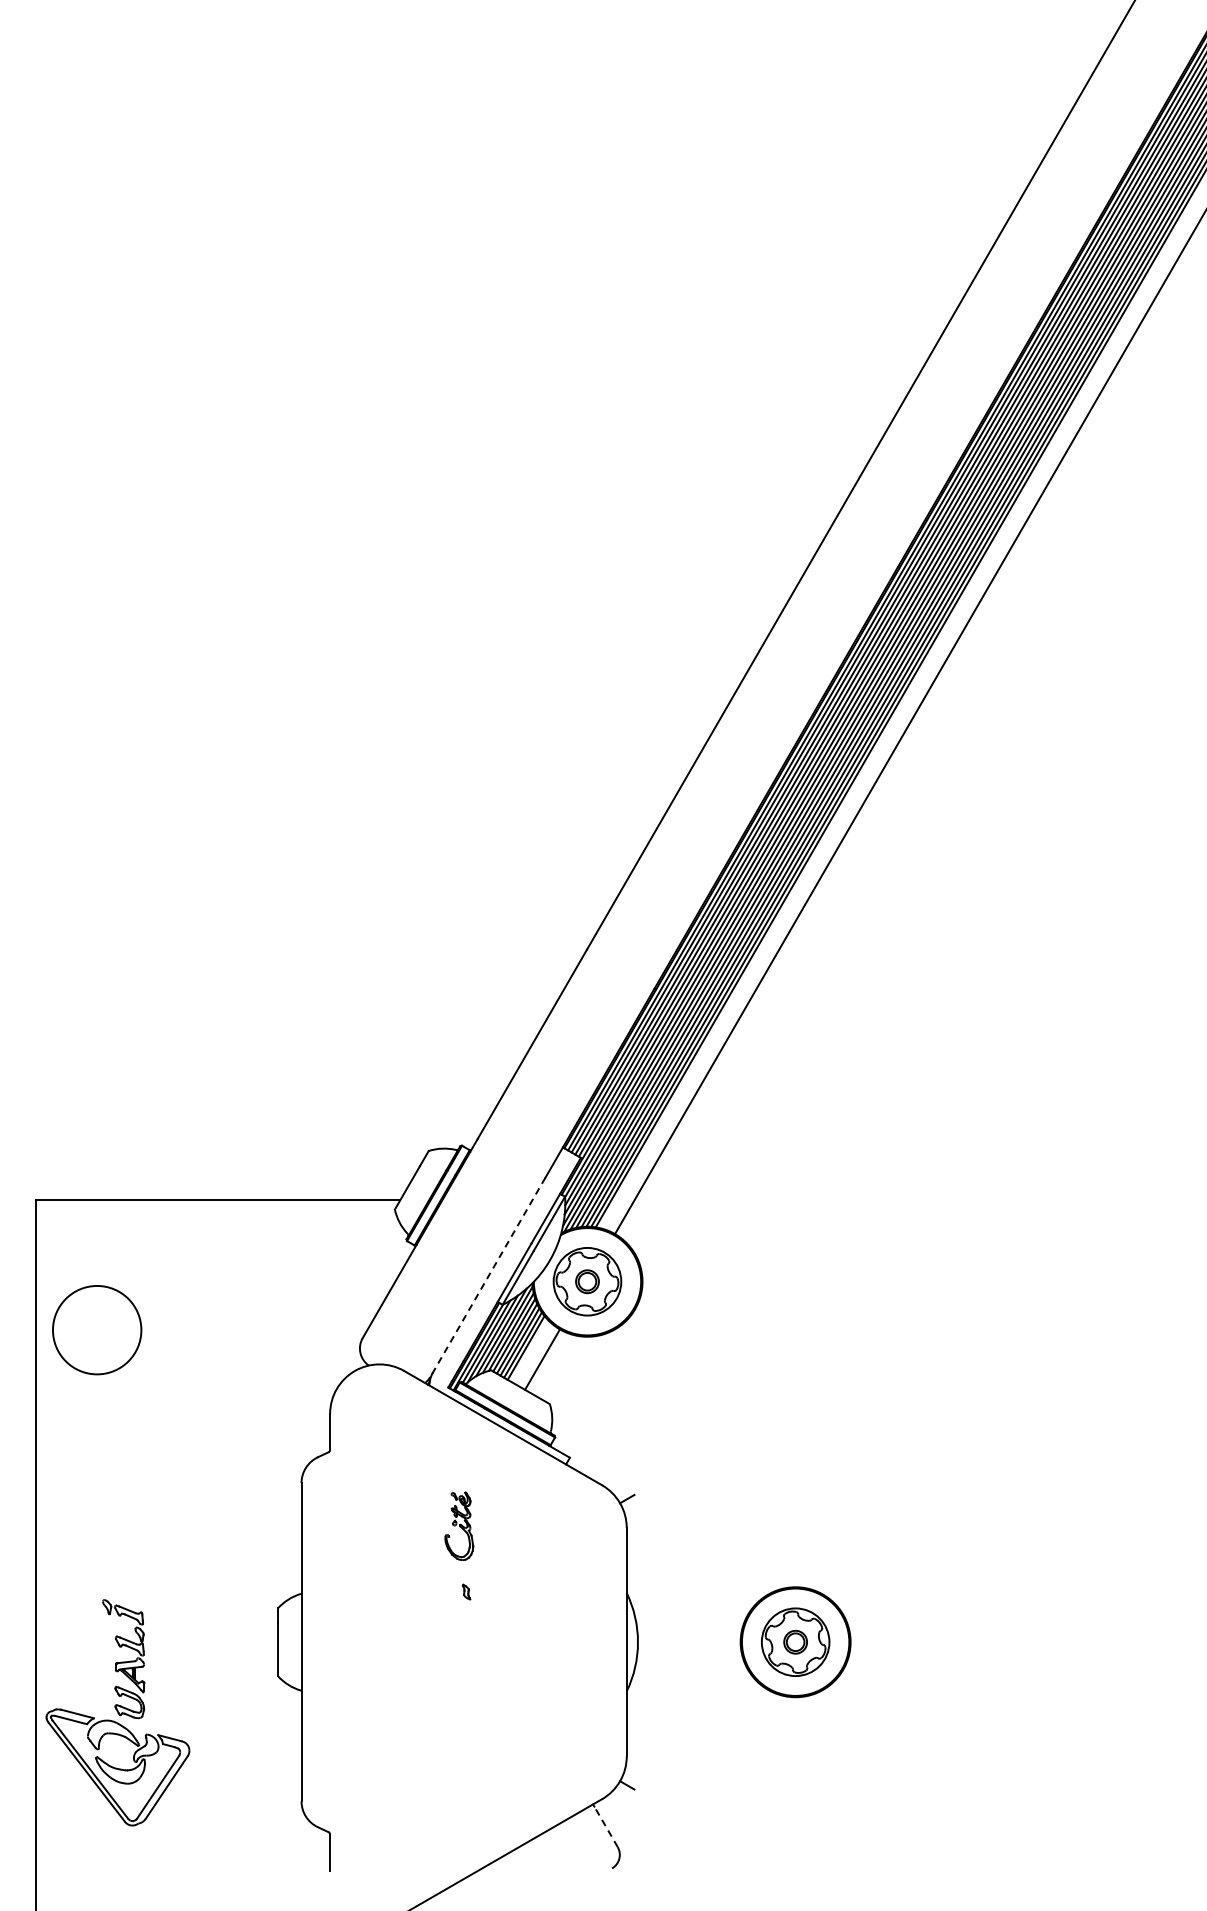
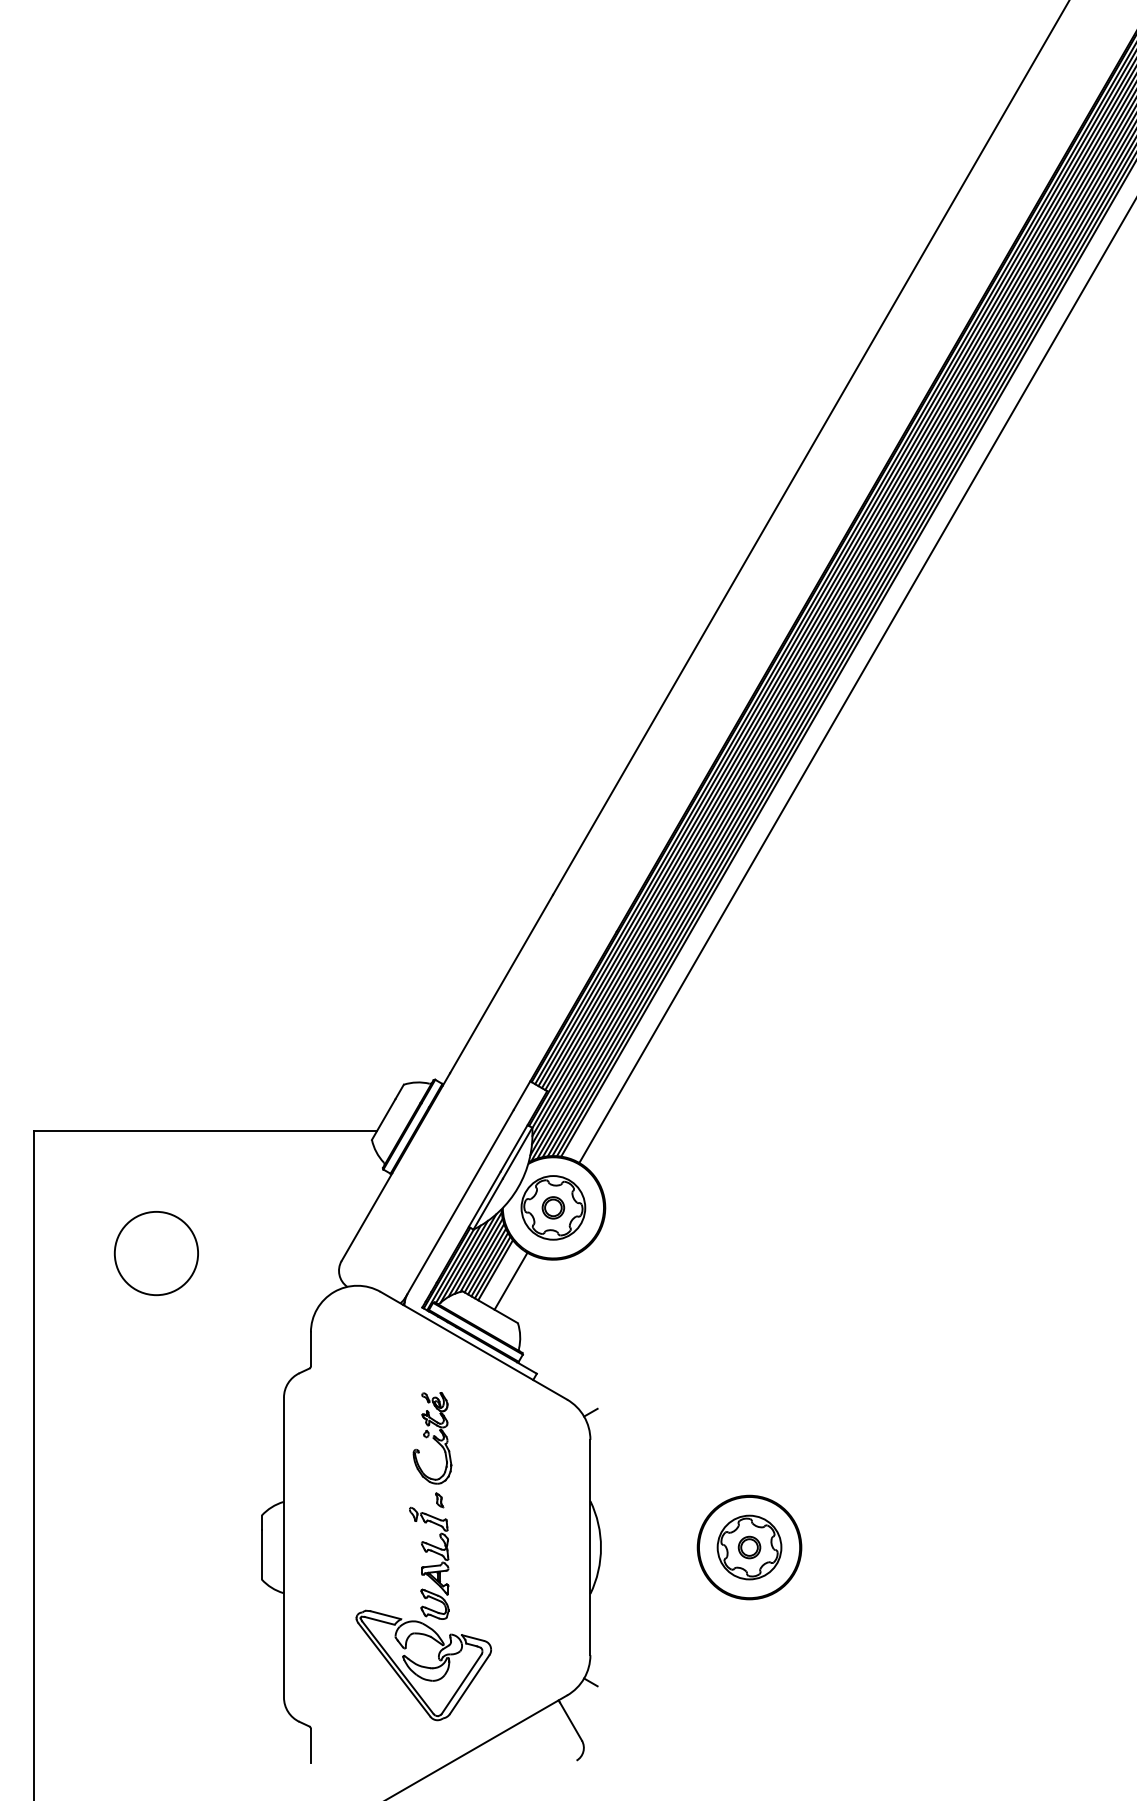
line: (487, 1277) -> (459, 1203), dashed -> solid
circle: (97, 1330) -> (156, 1253), moved
part: (459, 1526) -> (432, 1438), size x1.43
part: (117, 1712) -> (423, 1613), moved
line: (605, 1826) -> (570, 1721), dashed -> solid

